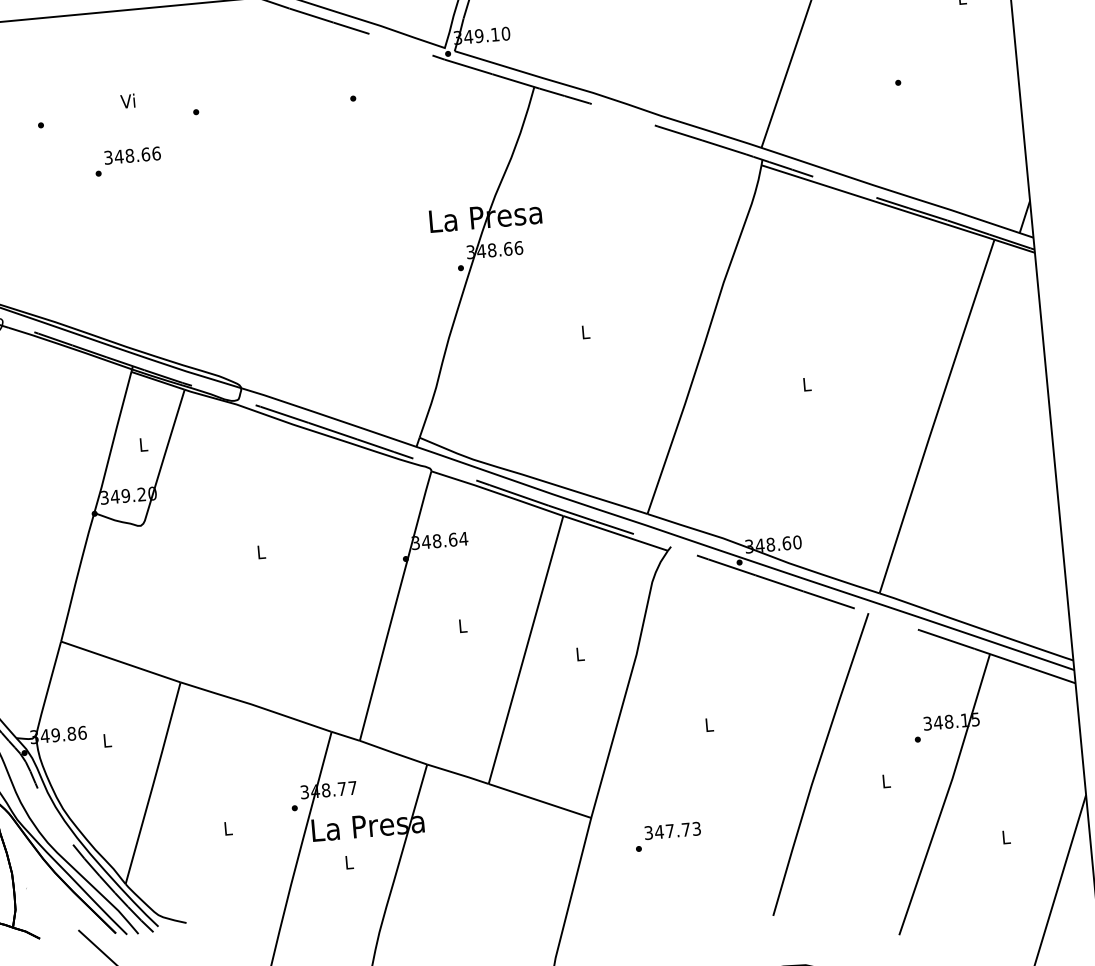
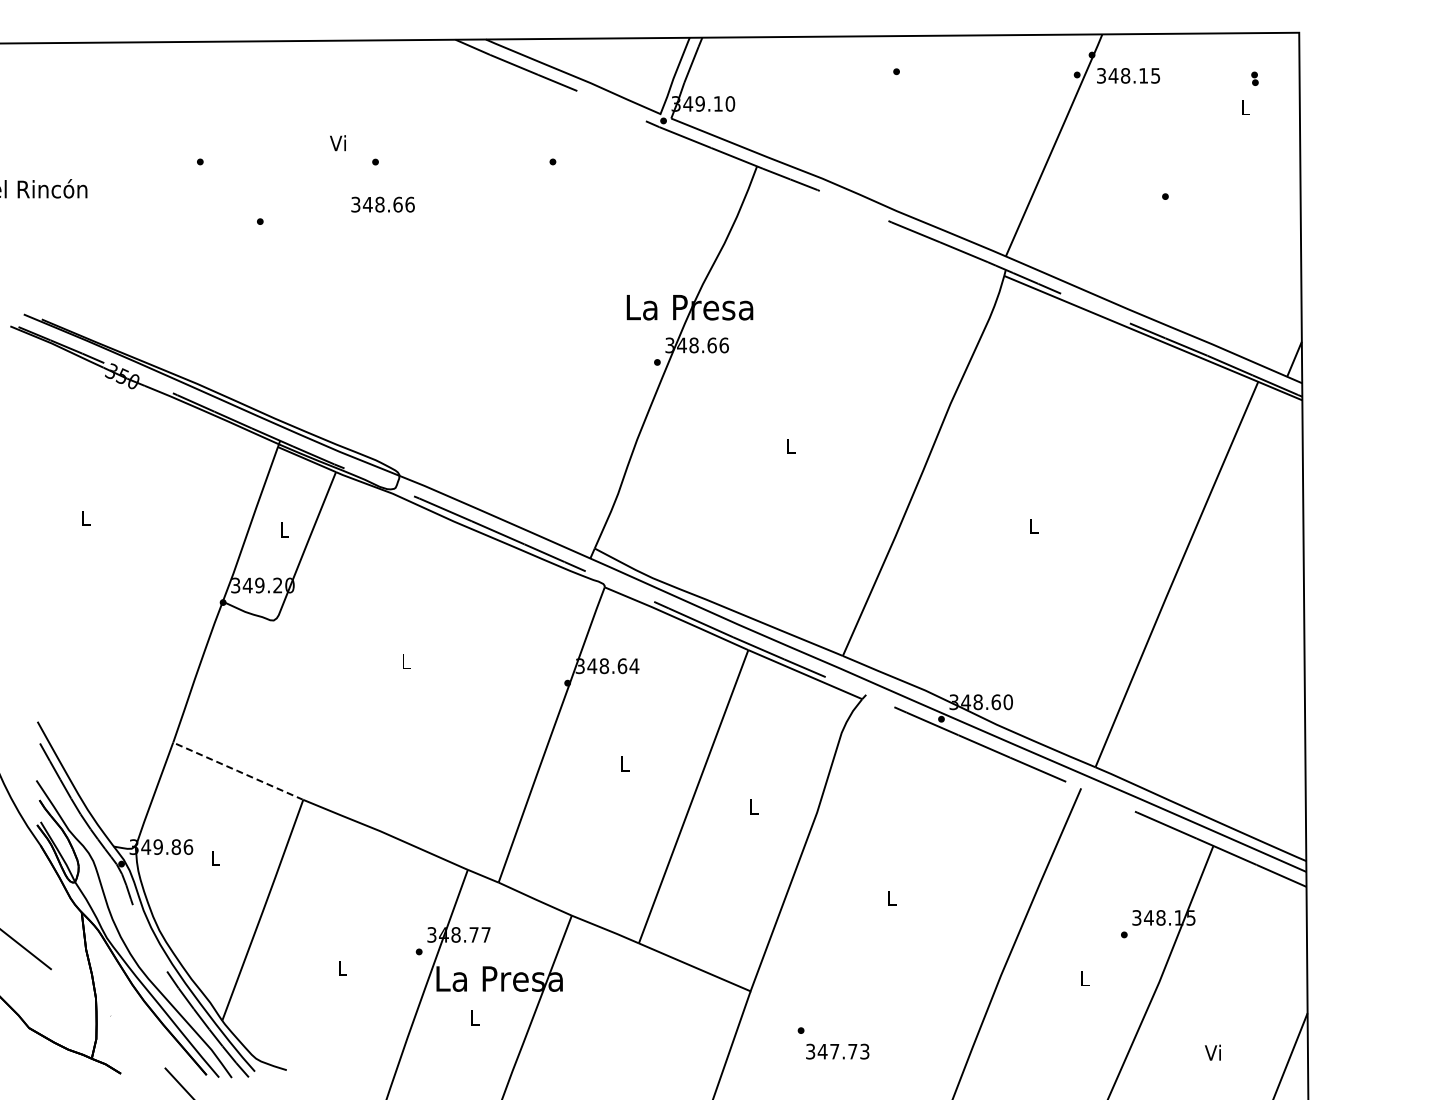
text: (127, 101) -> (337, 143), moved
text: (132, 155) -> (382, 204), moved
line: (120, 662) -> (237, 771), solid -> dashed
text: (672, 830) -> (837, 1051), moved
text: (1004, 837) -> (1212, 1052), L -> Vi

